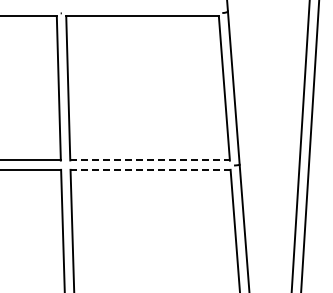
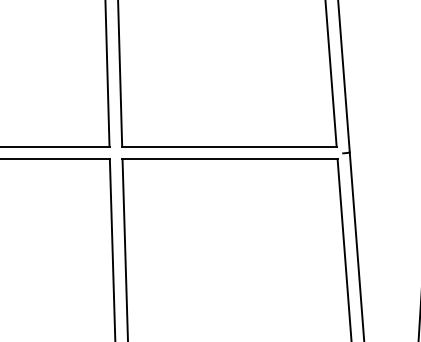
line: (150, 160) -> (229, 146), dashed -> solid
line: (151, 169) -> (231, 158), dashed -> solid

